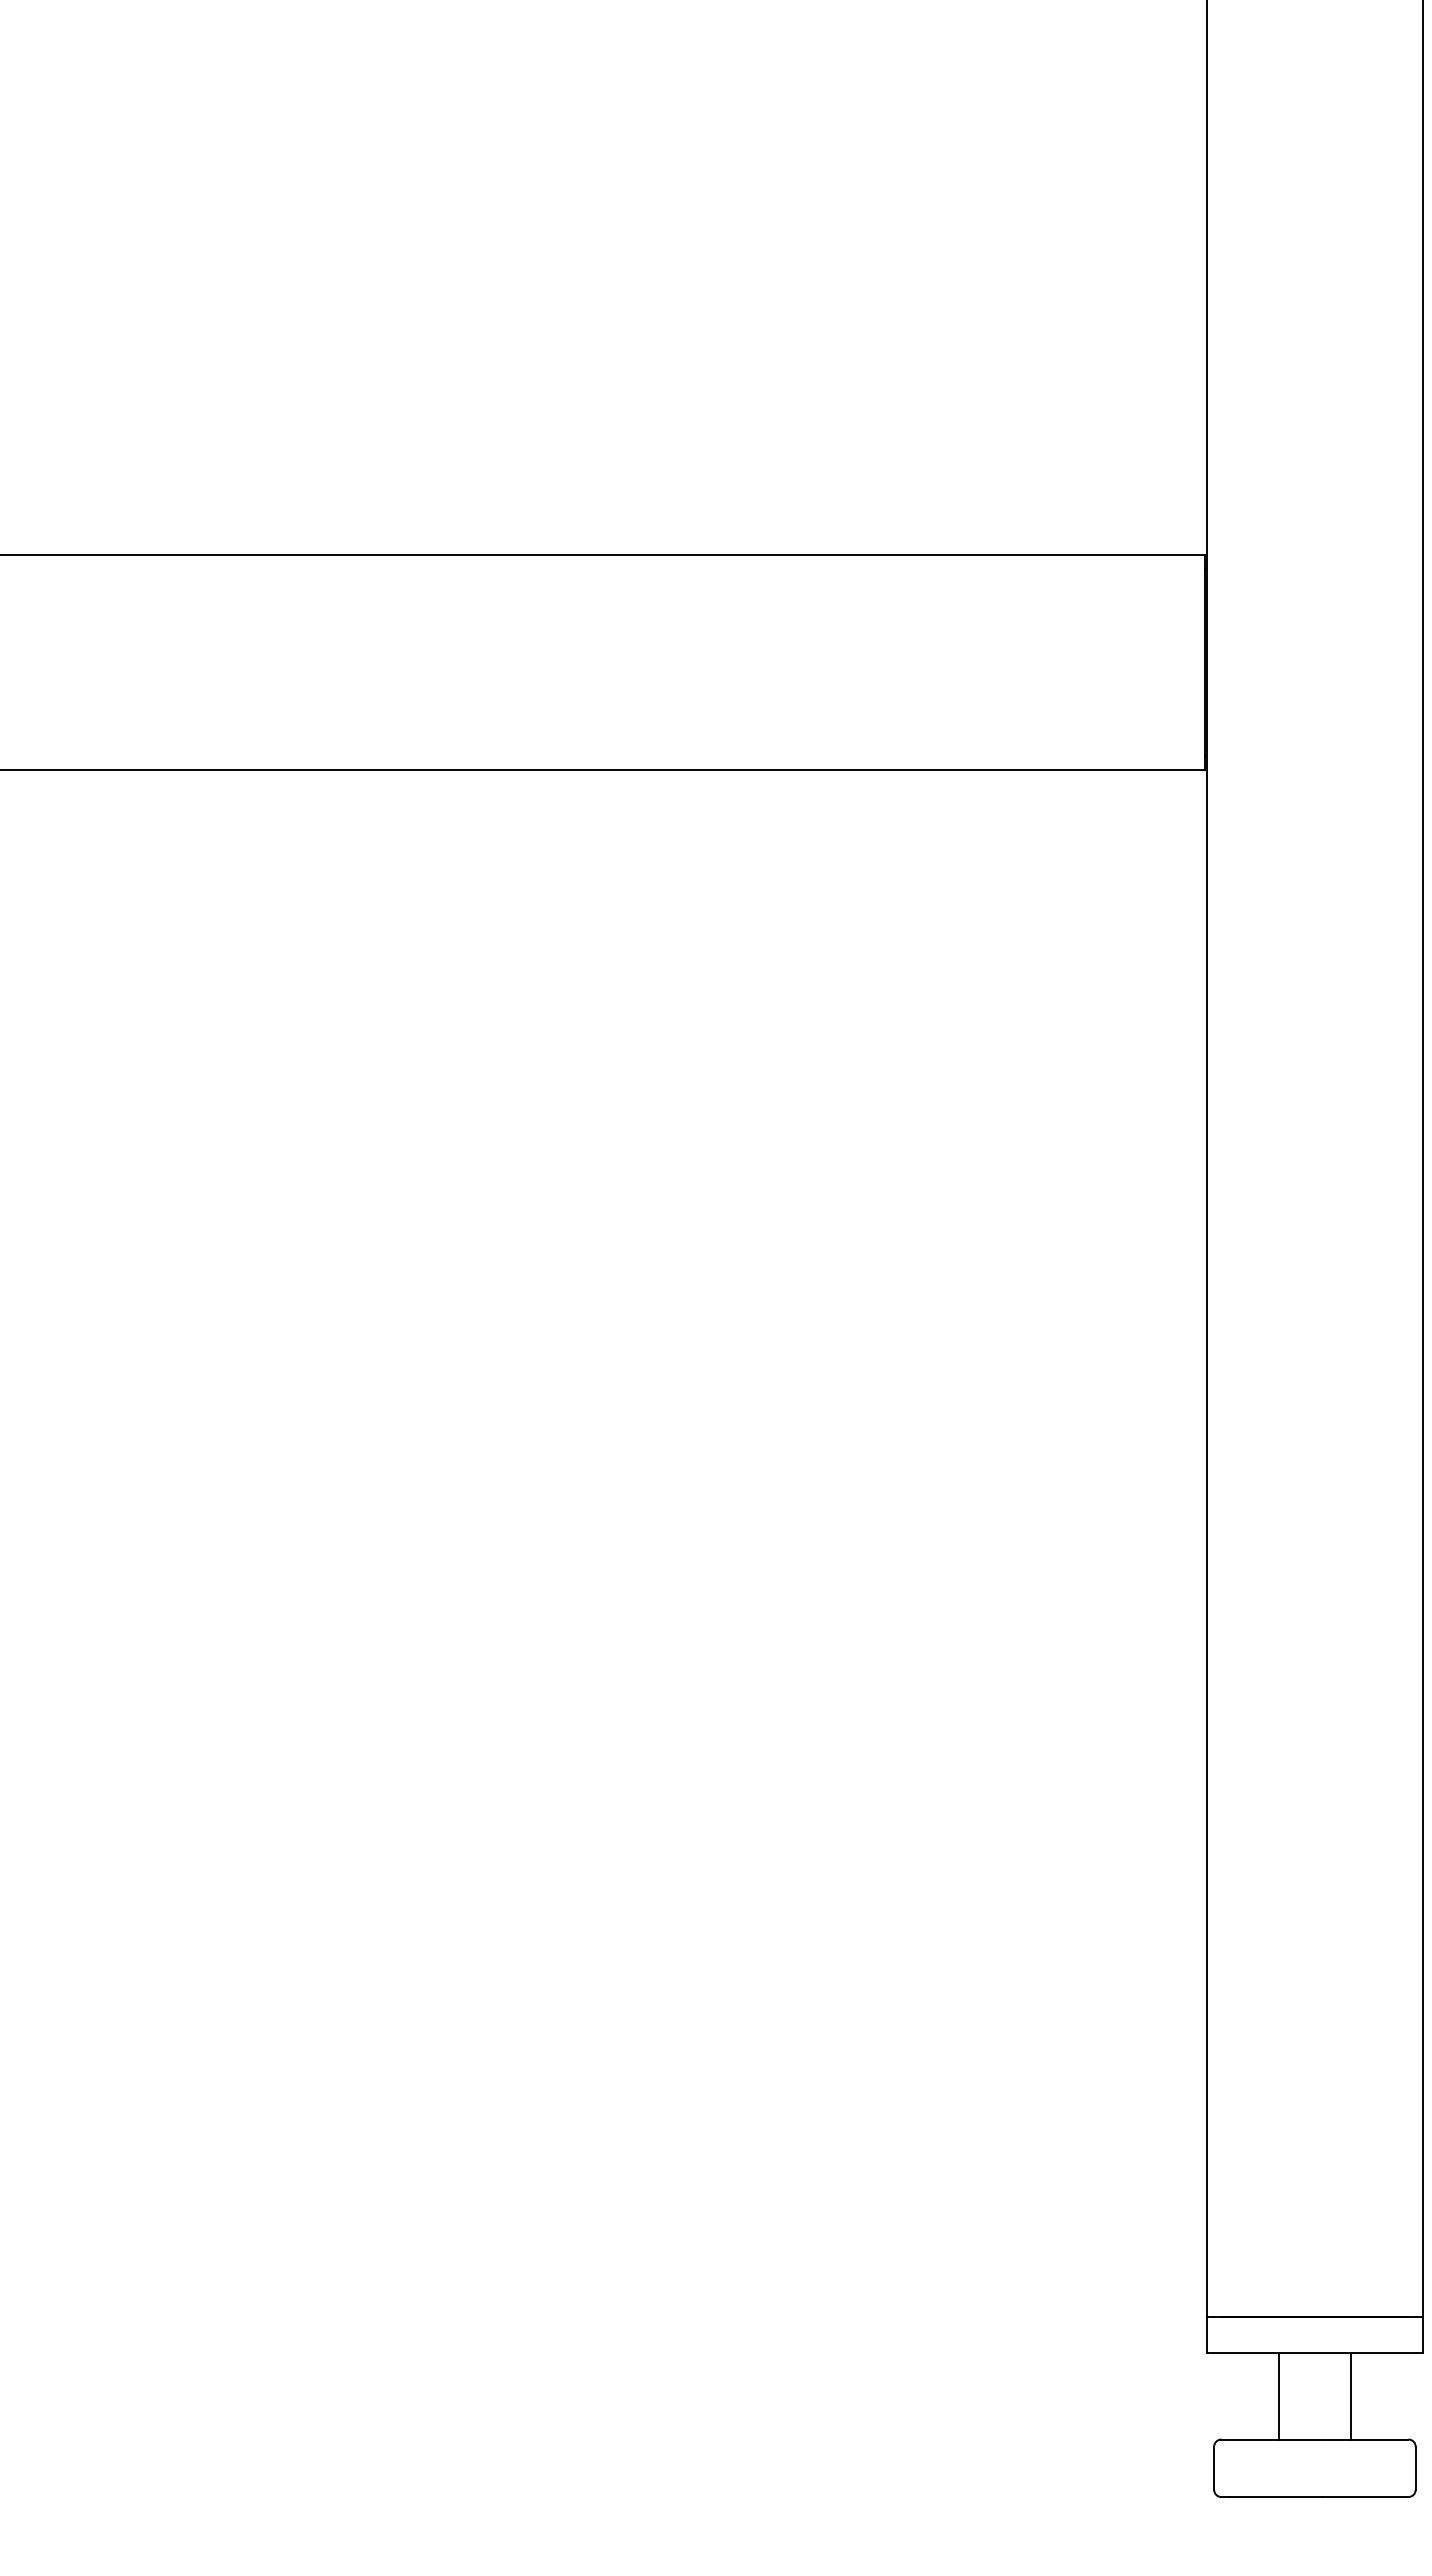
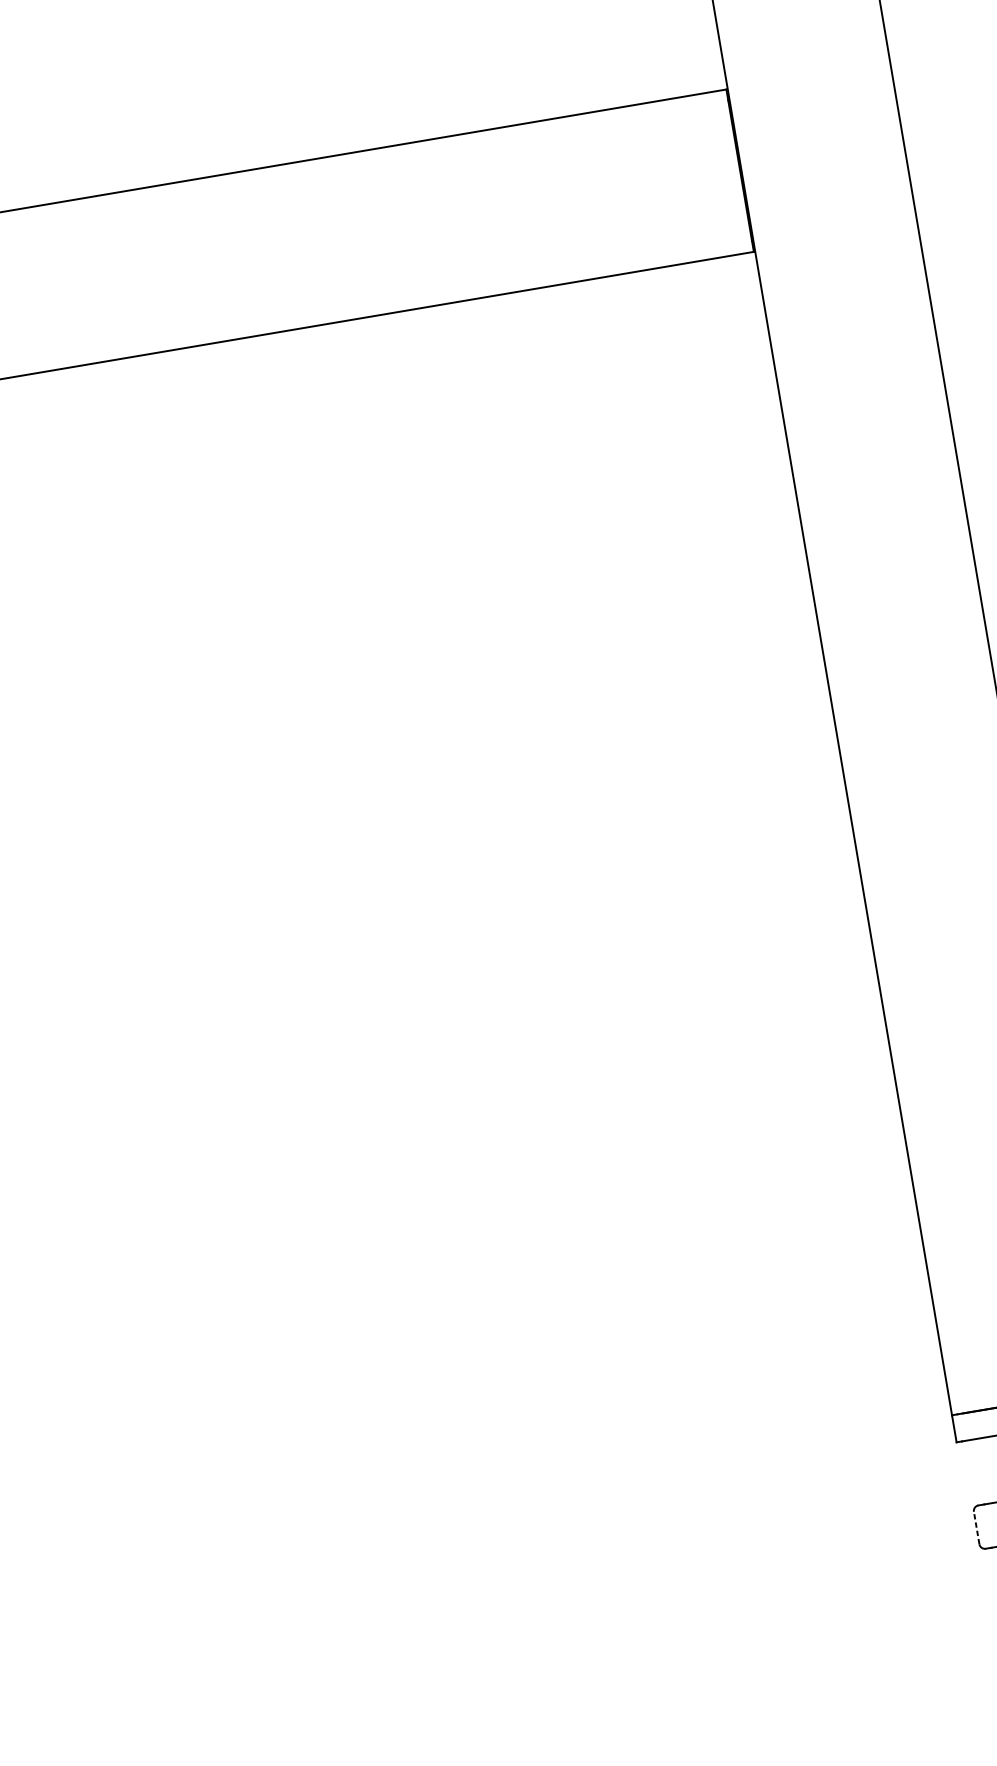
line: (1214, 2468) -> (976, 1528), solid -> dashed

